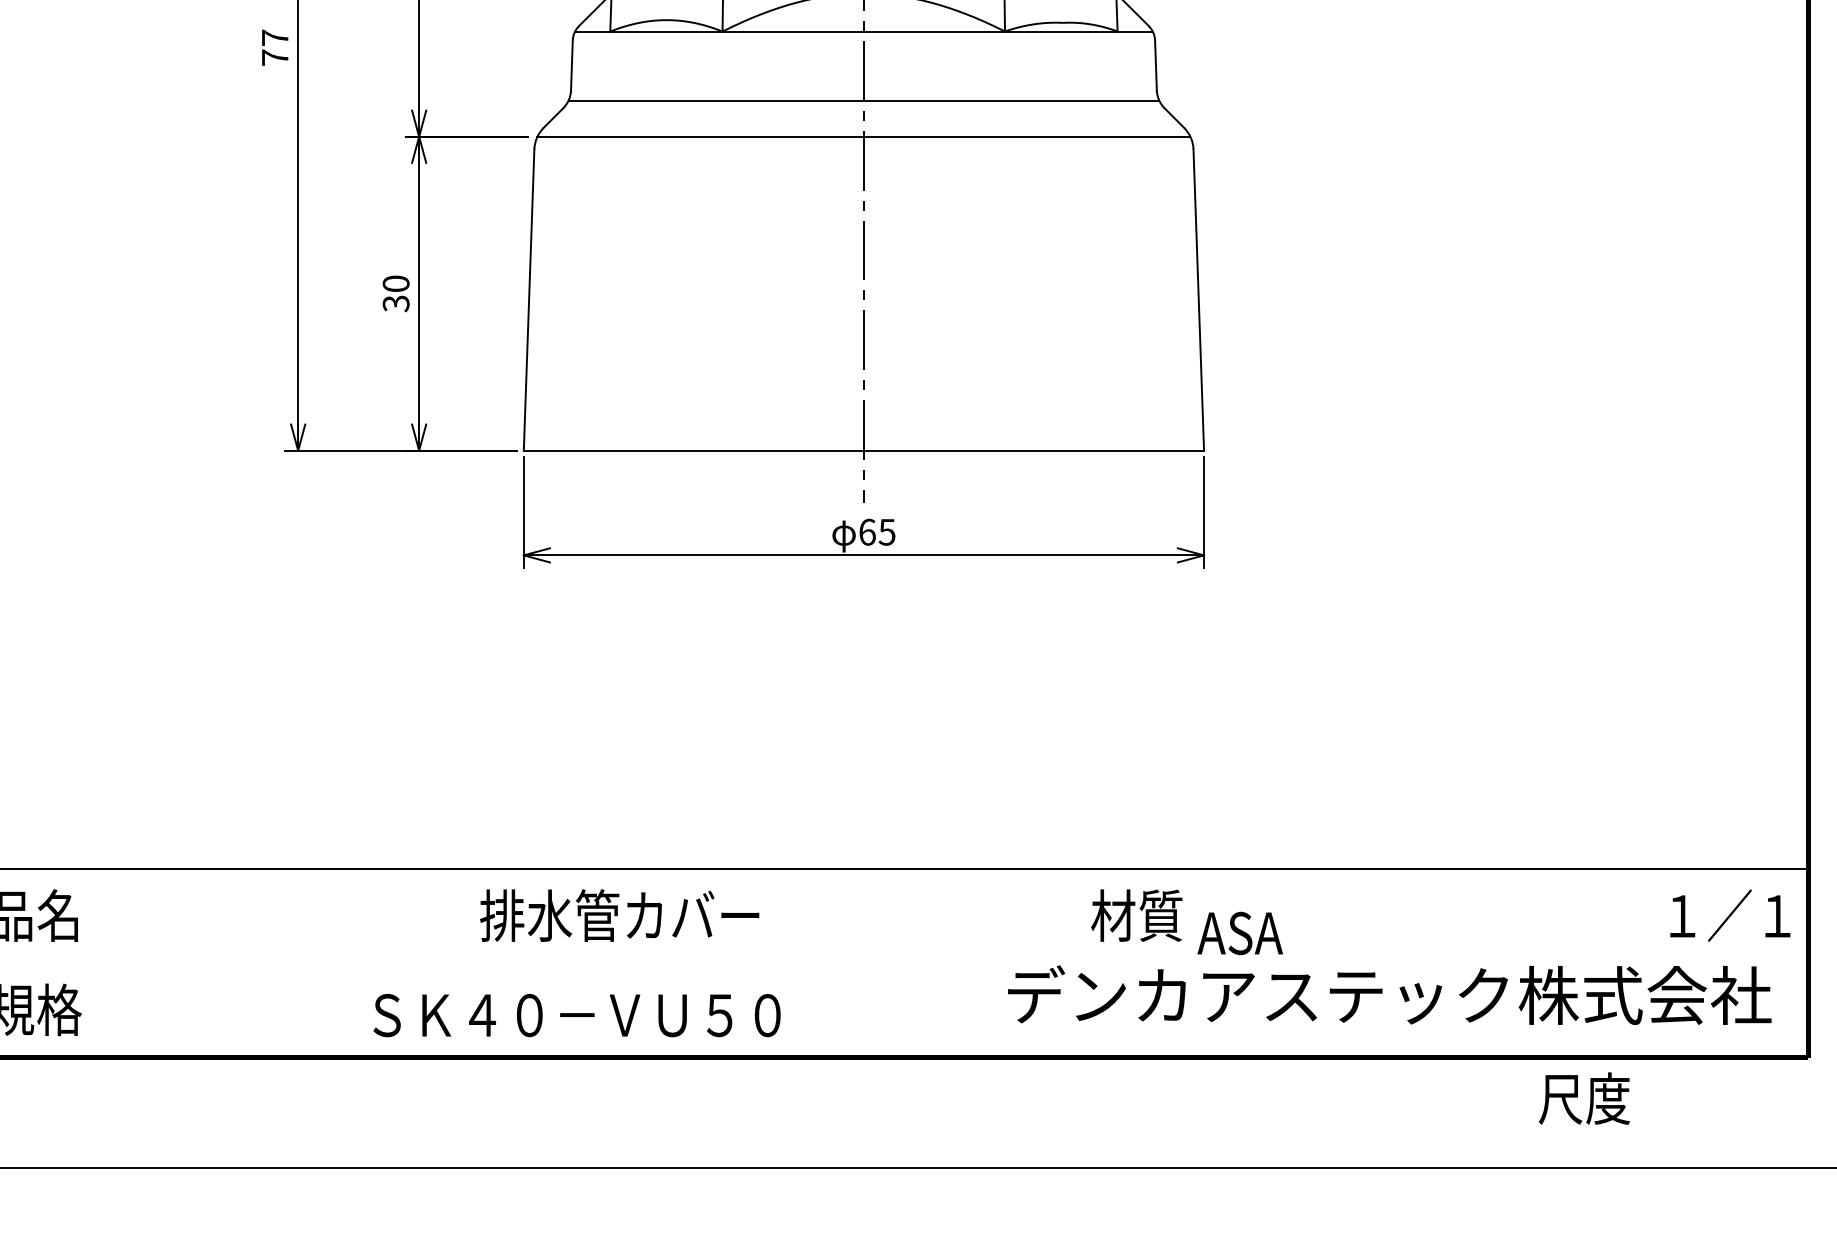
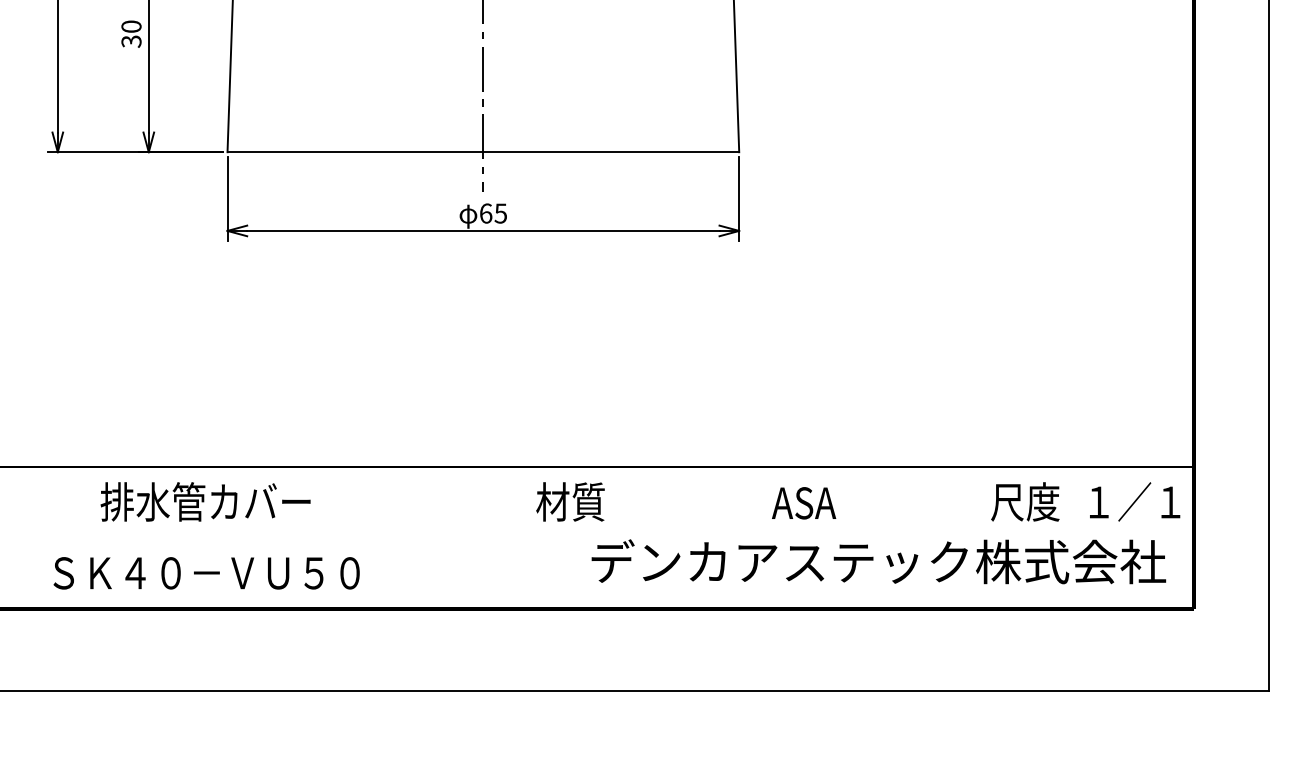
text: (619, 915) -> (205, 501), moved
text: (1136, 915) -> (570, 501), moved
text: (1239, 933) -> (803, 503), moved
text: (576, 1015) -> (206, 573), moved
text: (1584, 1098) -> (1025, 501), moved

